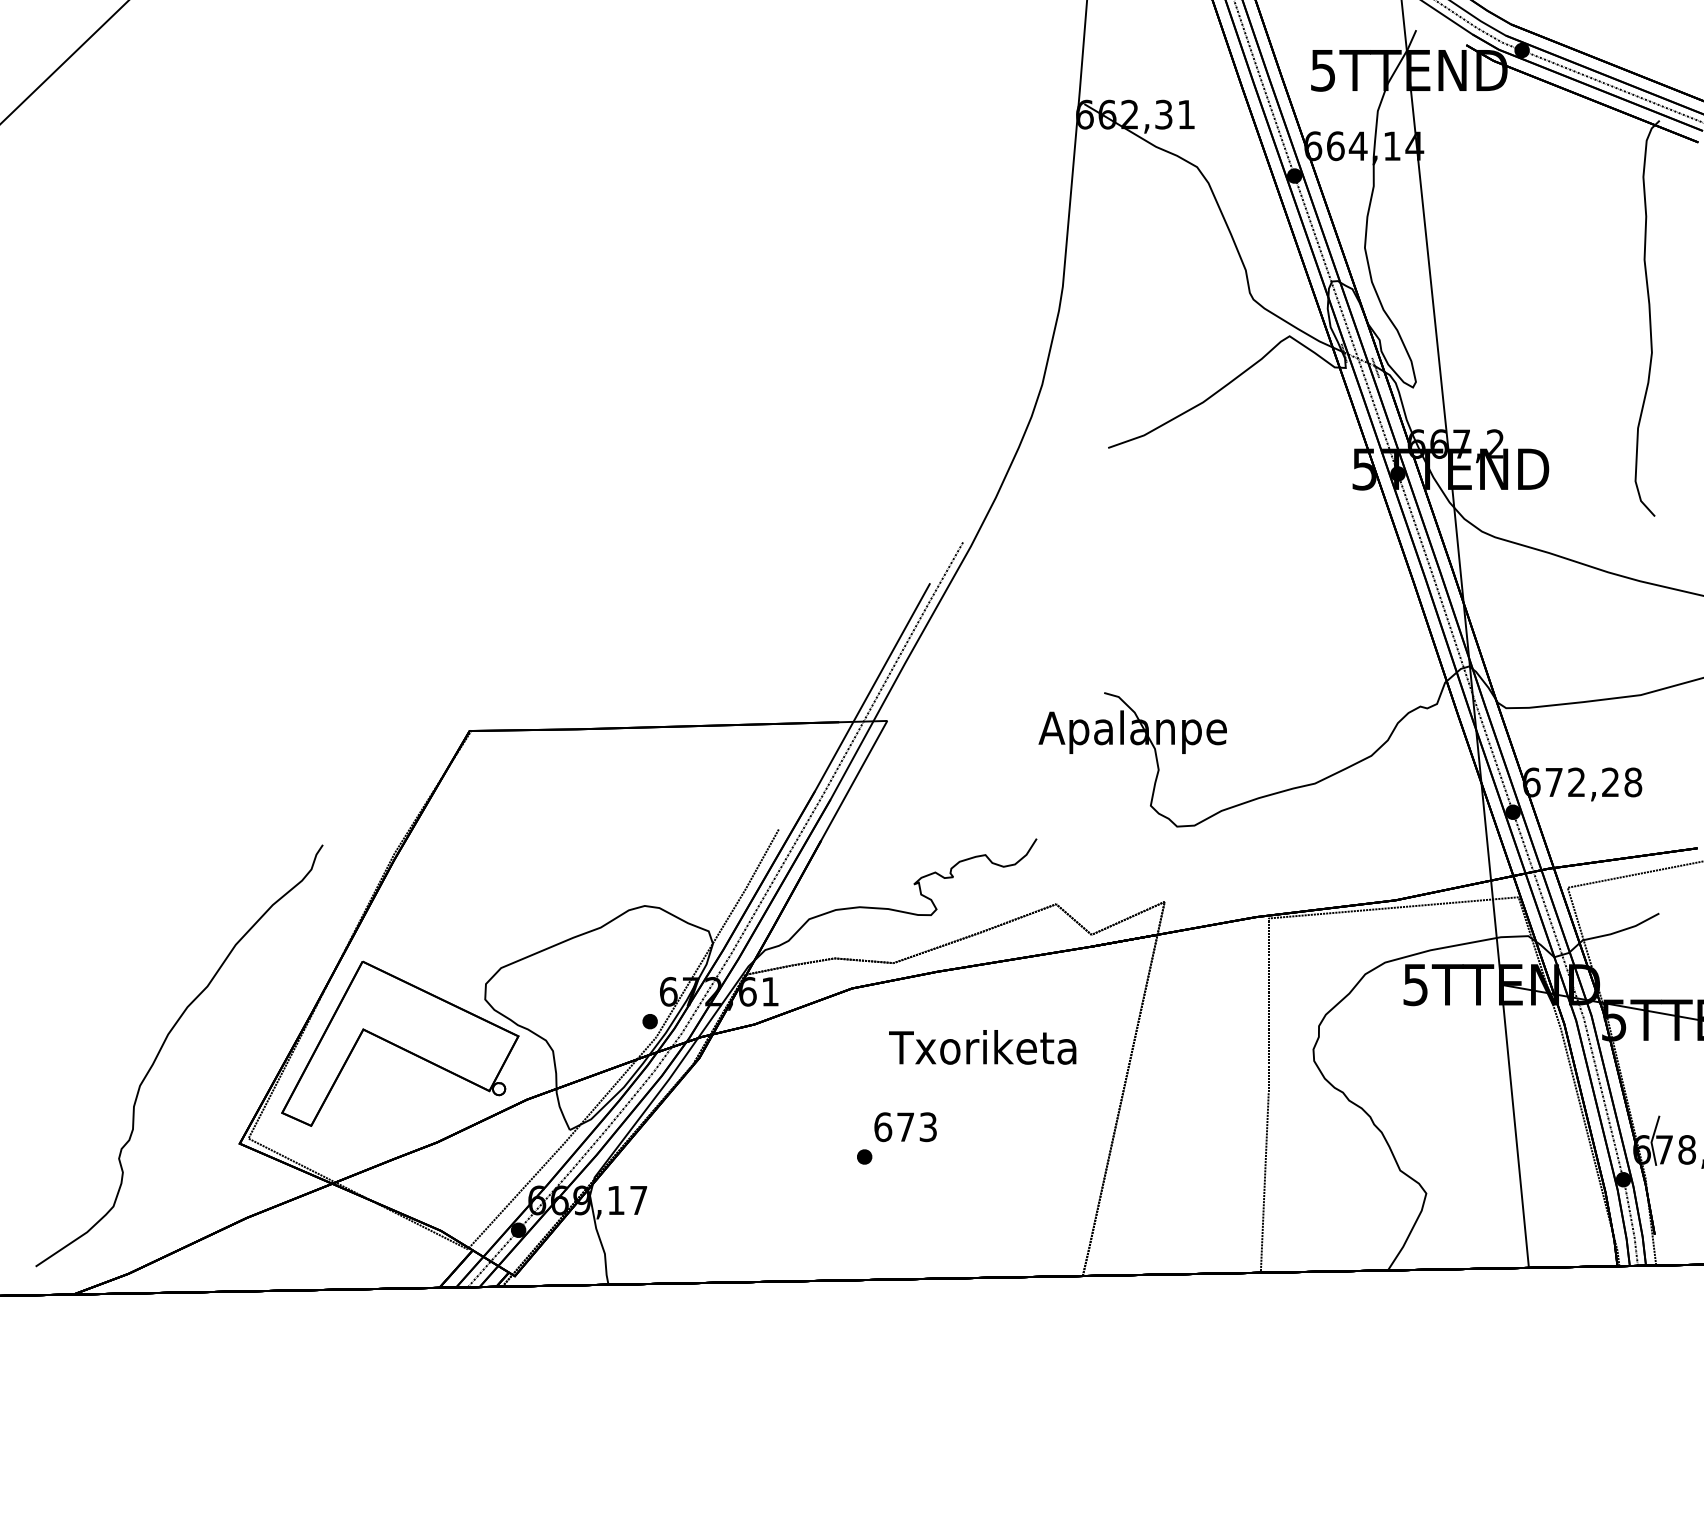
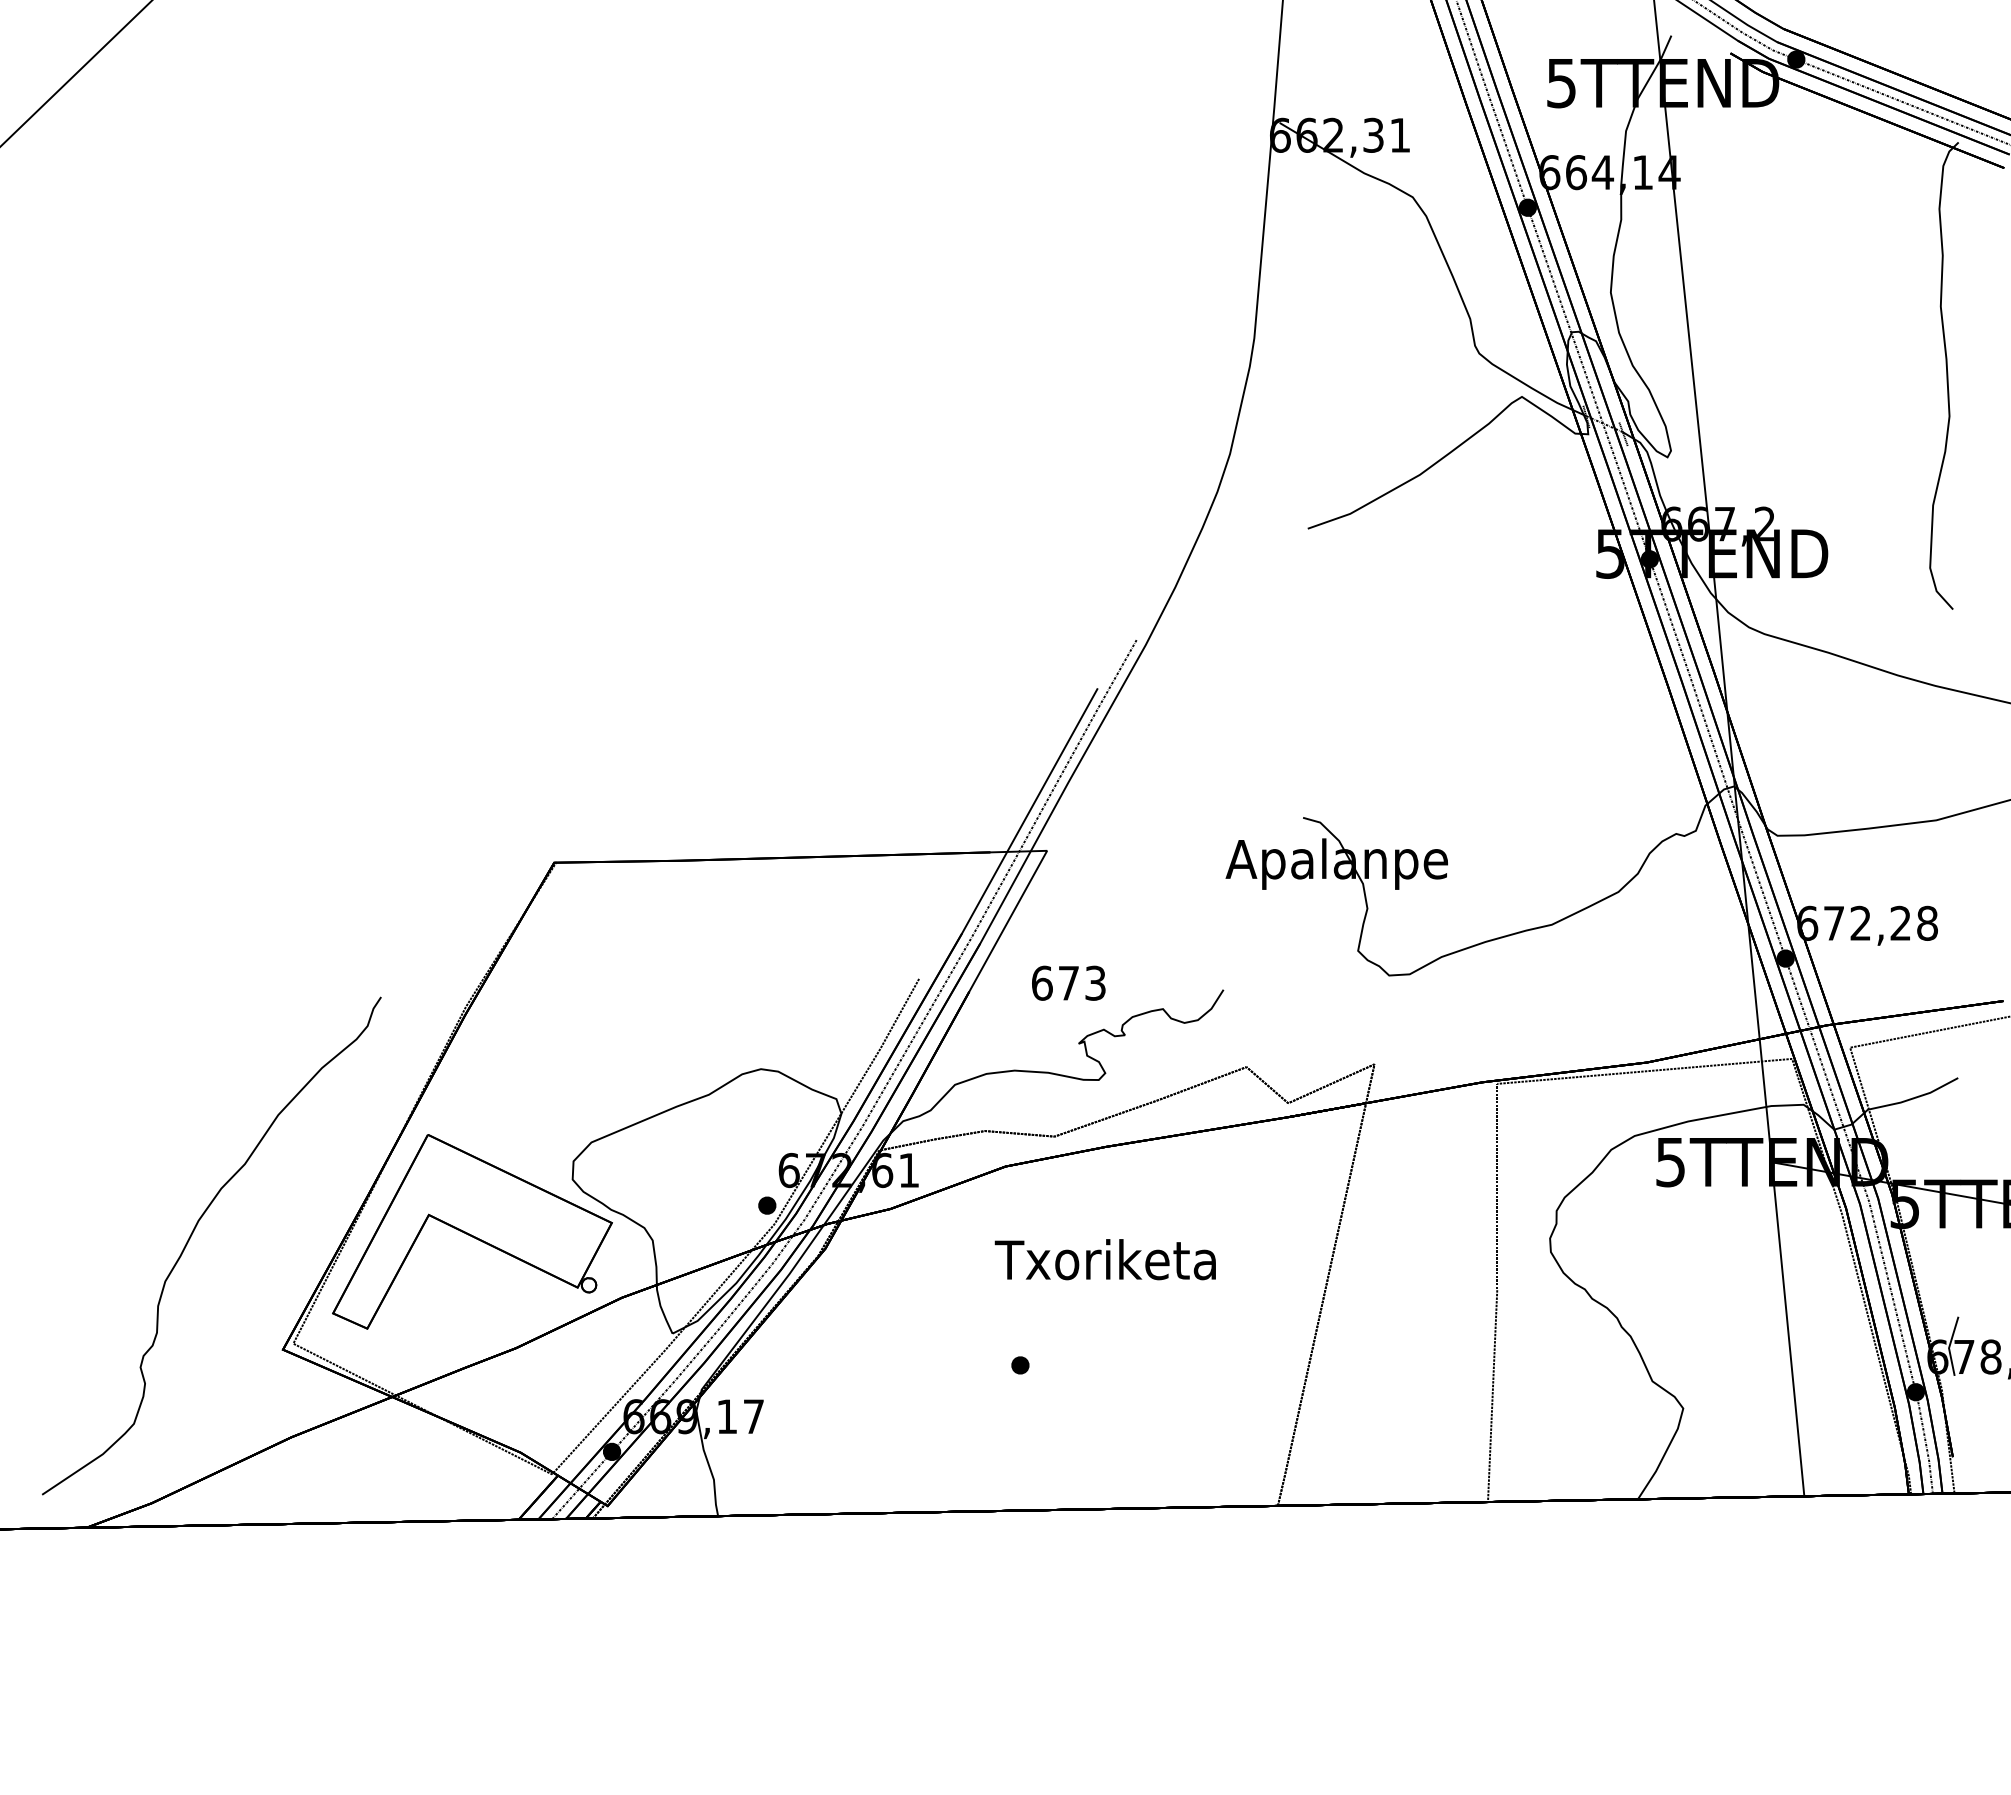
text: (982, 1047) -> (1105, 1259), moved
text: (905, 1127) -> (1068, 983), moved

